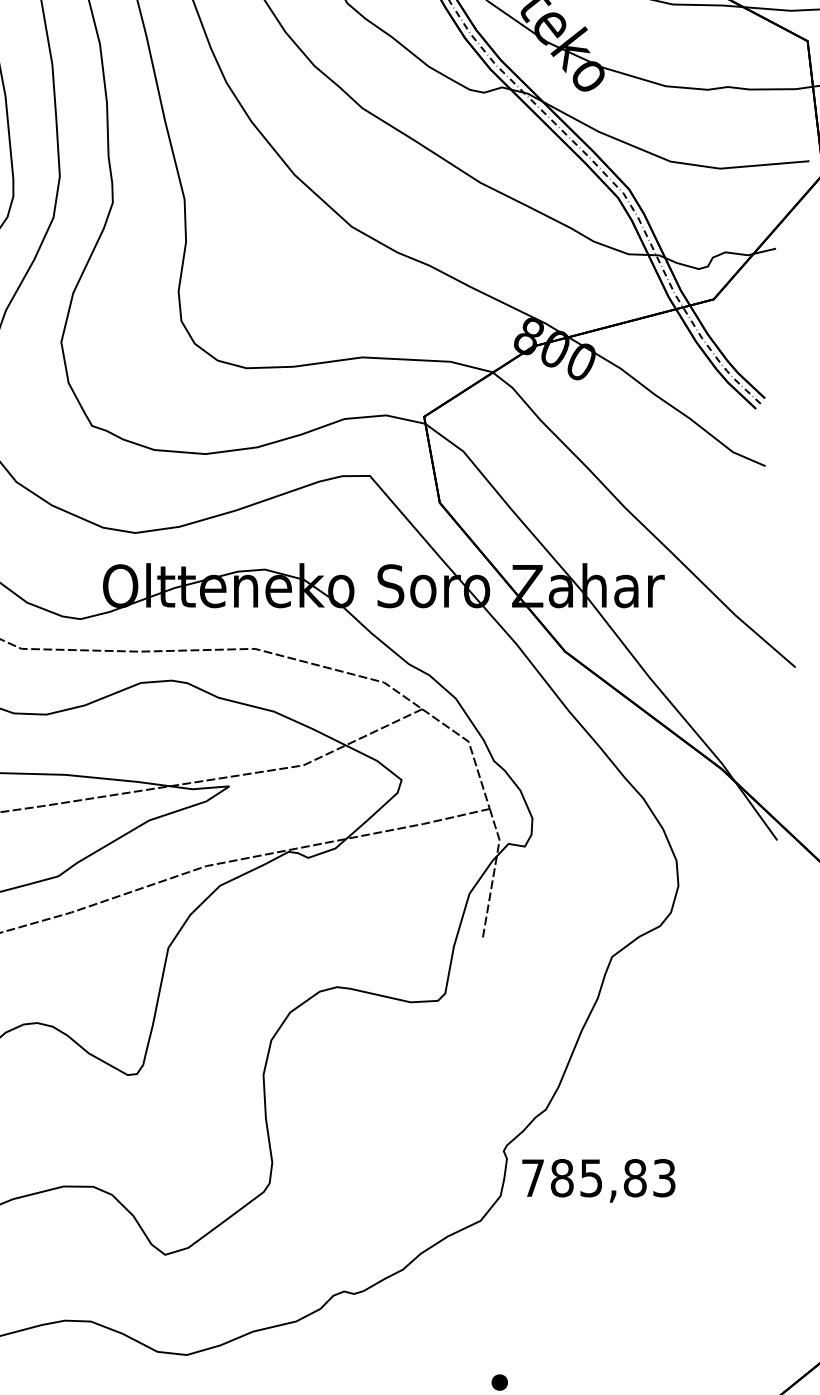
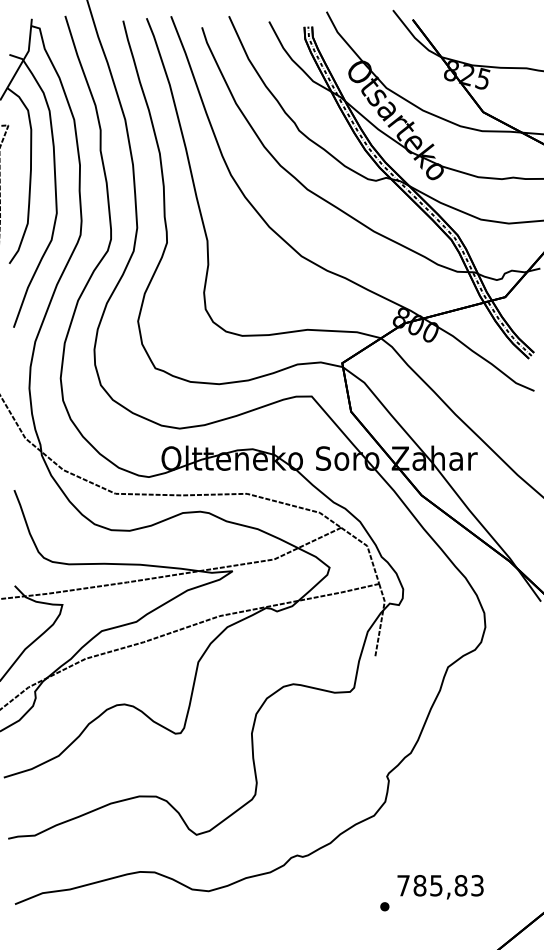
text: (598, 1181) -> (440, 887), moved

